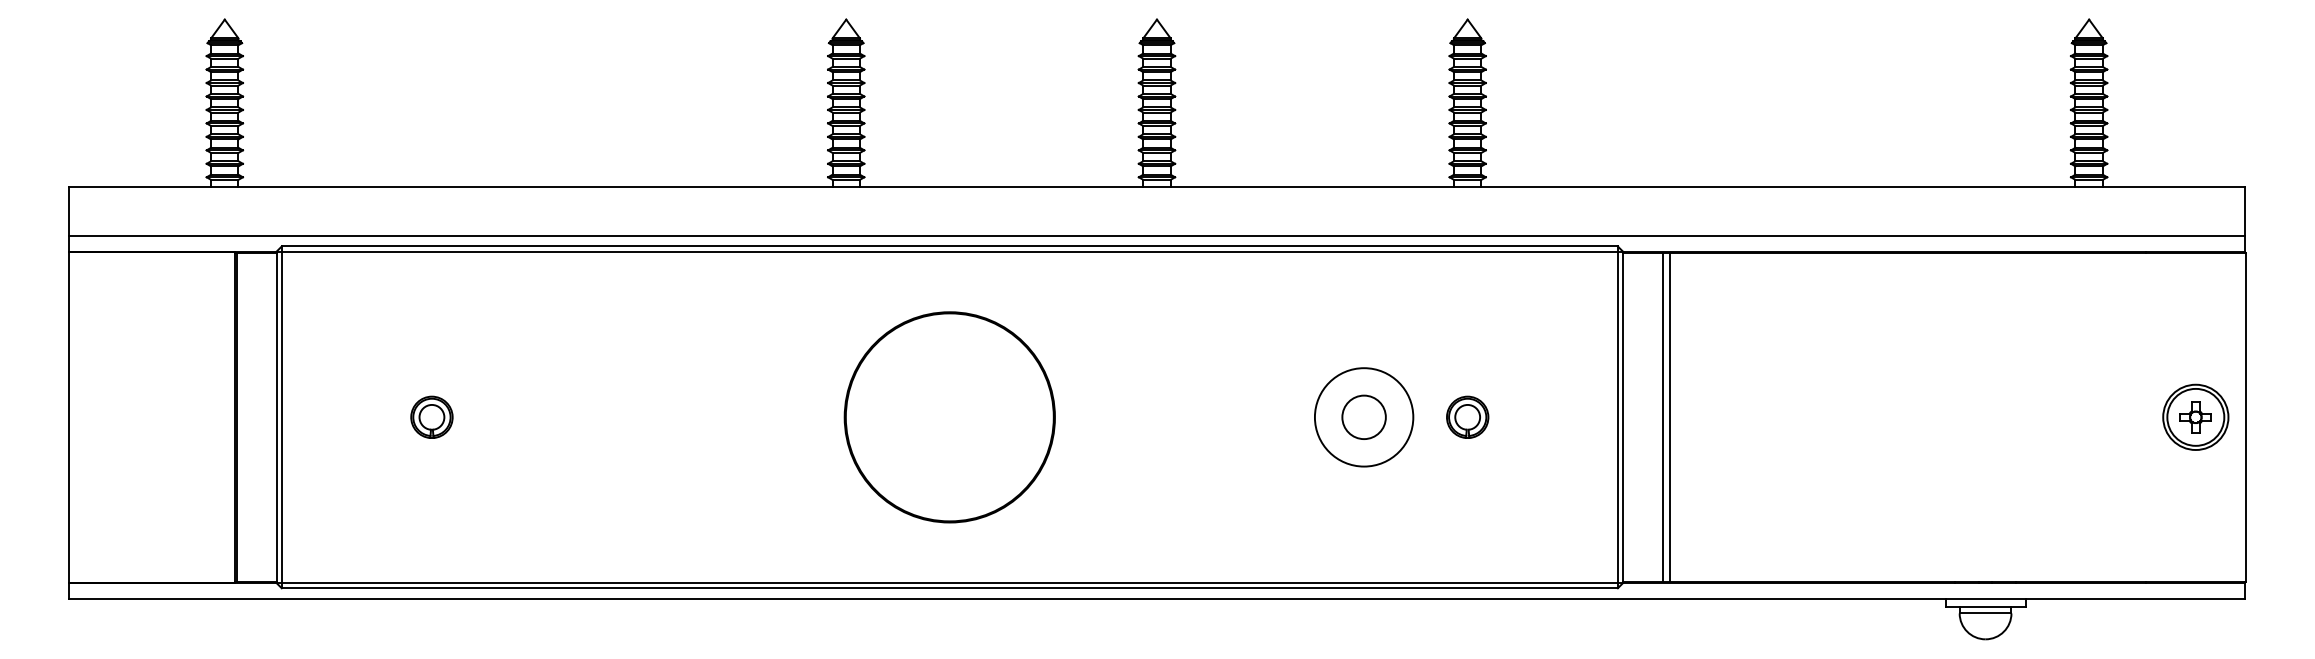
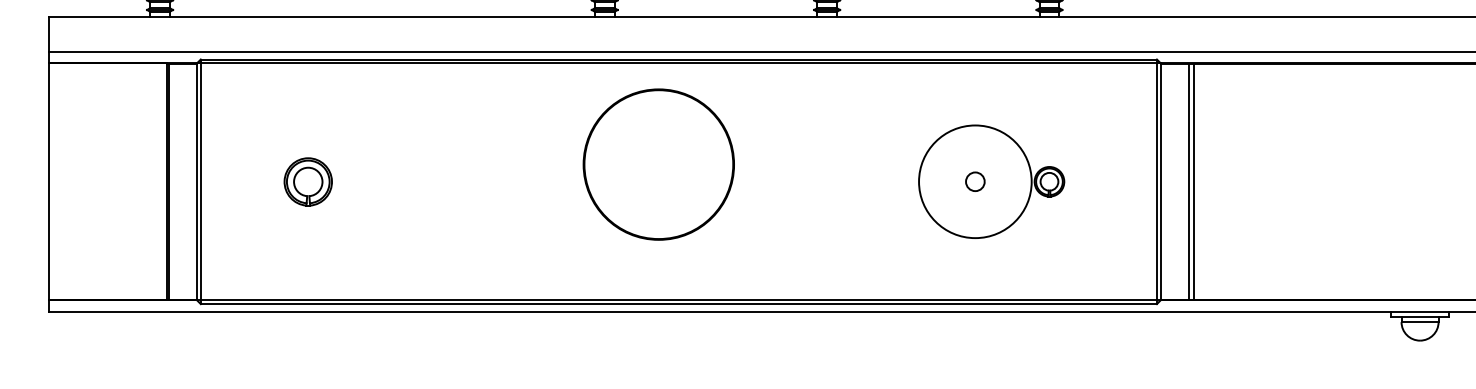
part: (431, 416) -> (307, 181), size x1.6
circle: (949, 417) -> (658, 164), moved
circle: (1363, 417) -> (974, 181), size x0.6
circle: (1363, 417) -> (974, 181), size x1.6

